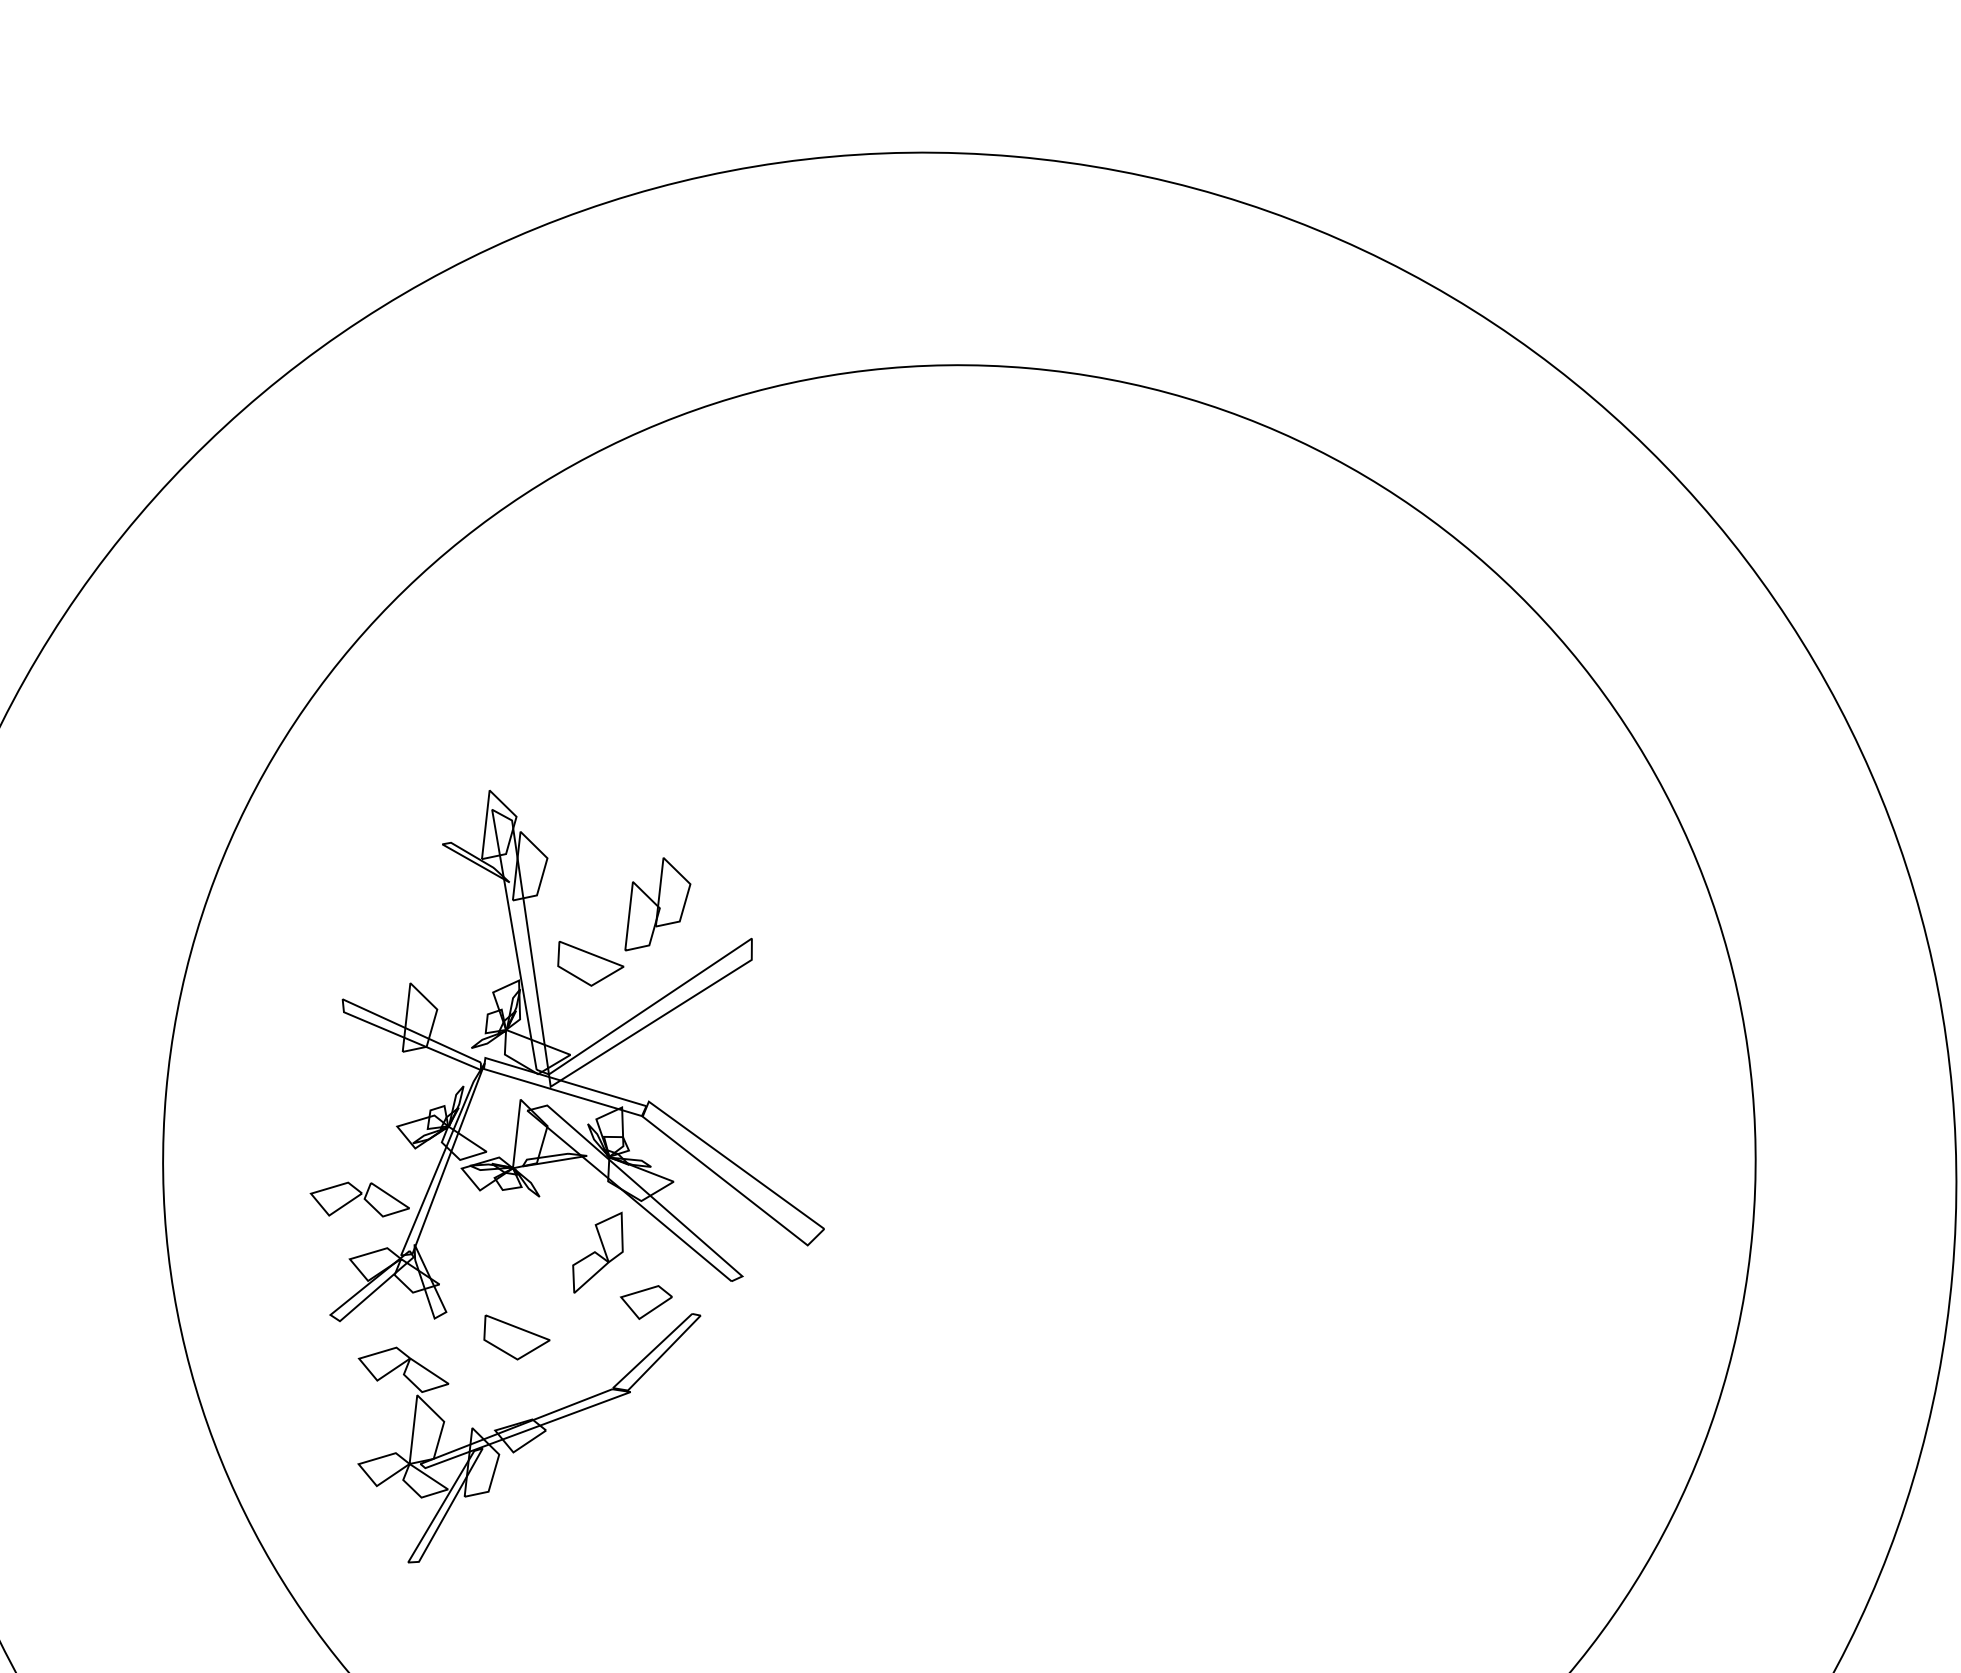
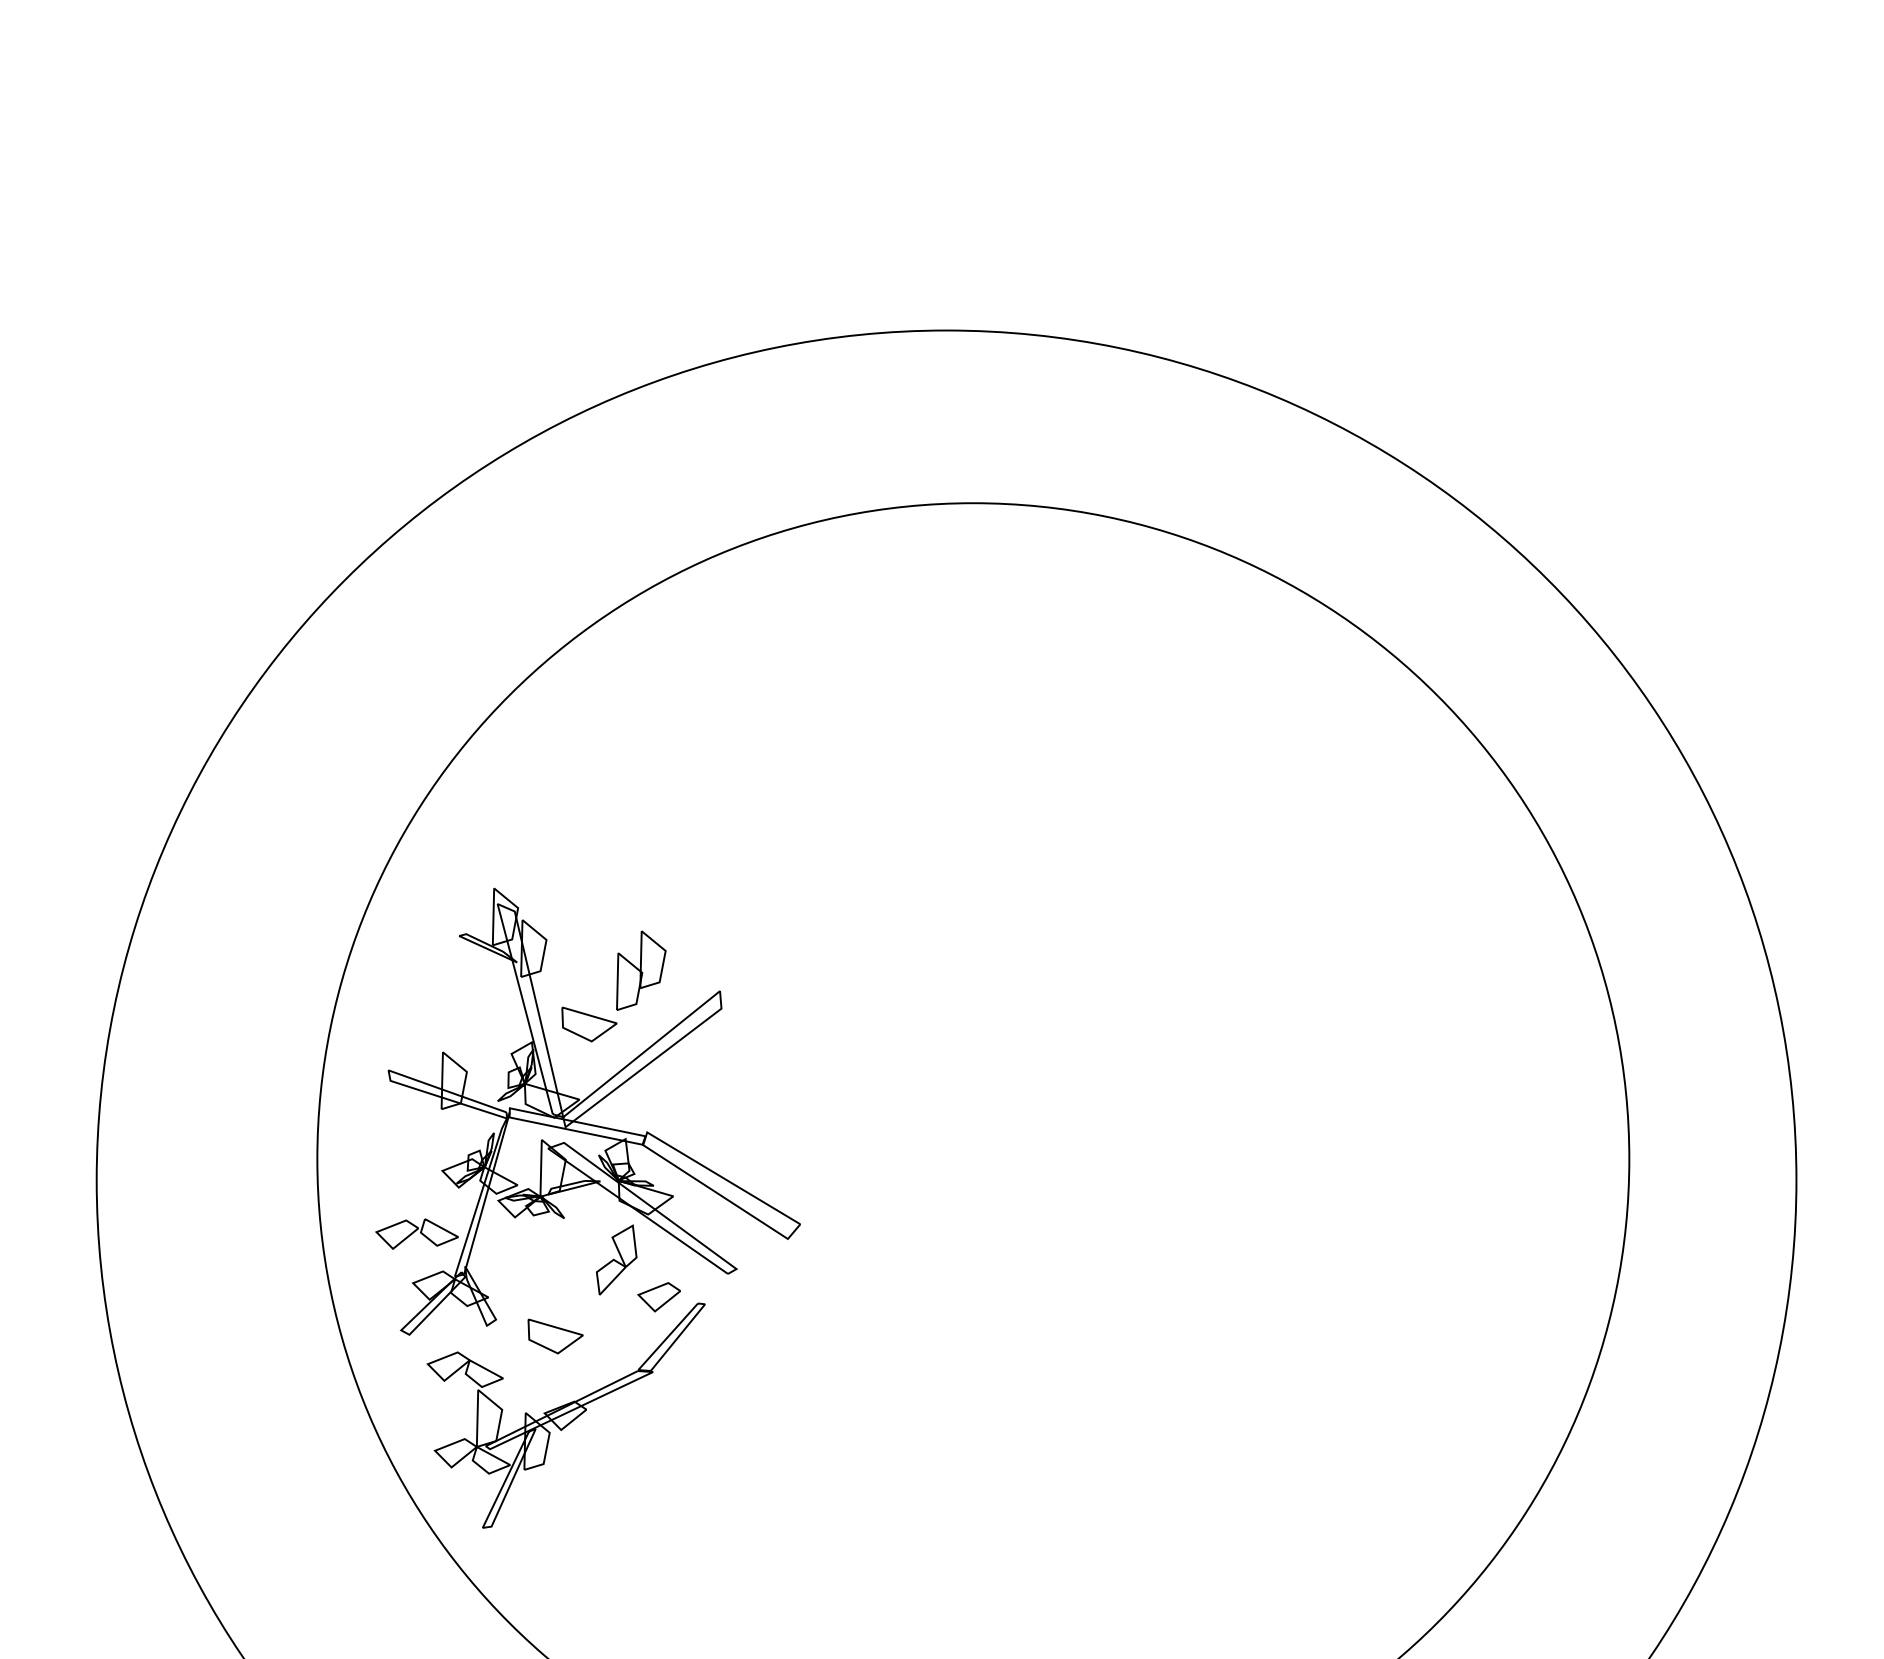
part: (563, 1161) -> (581, 1187), moved

